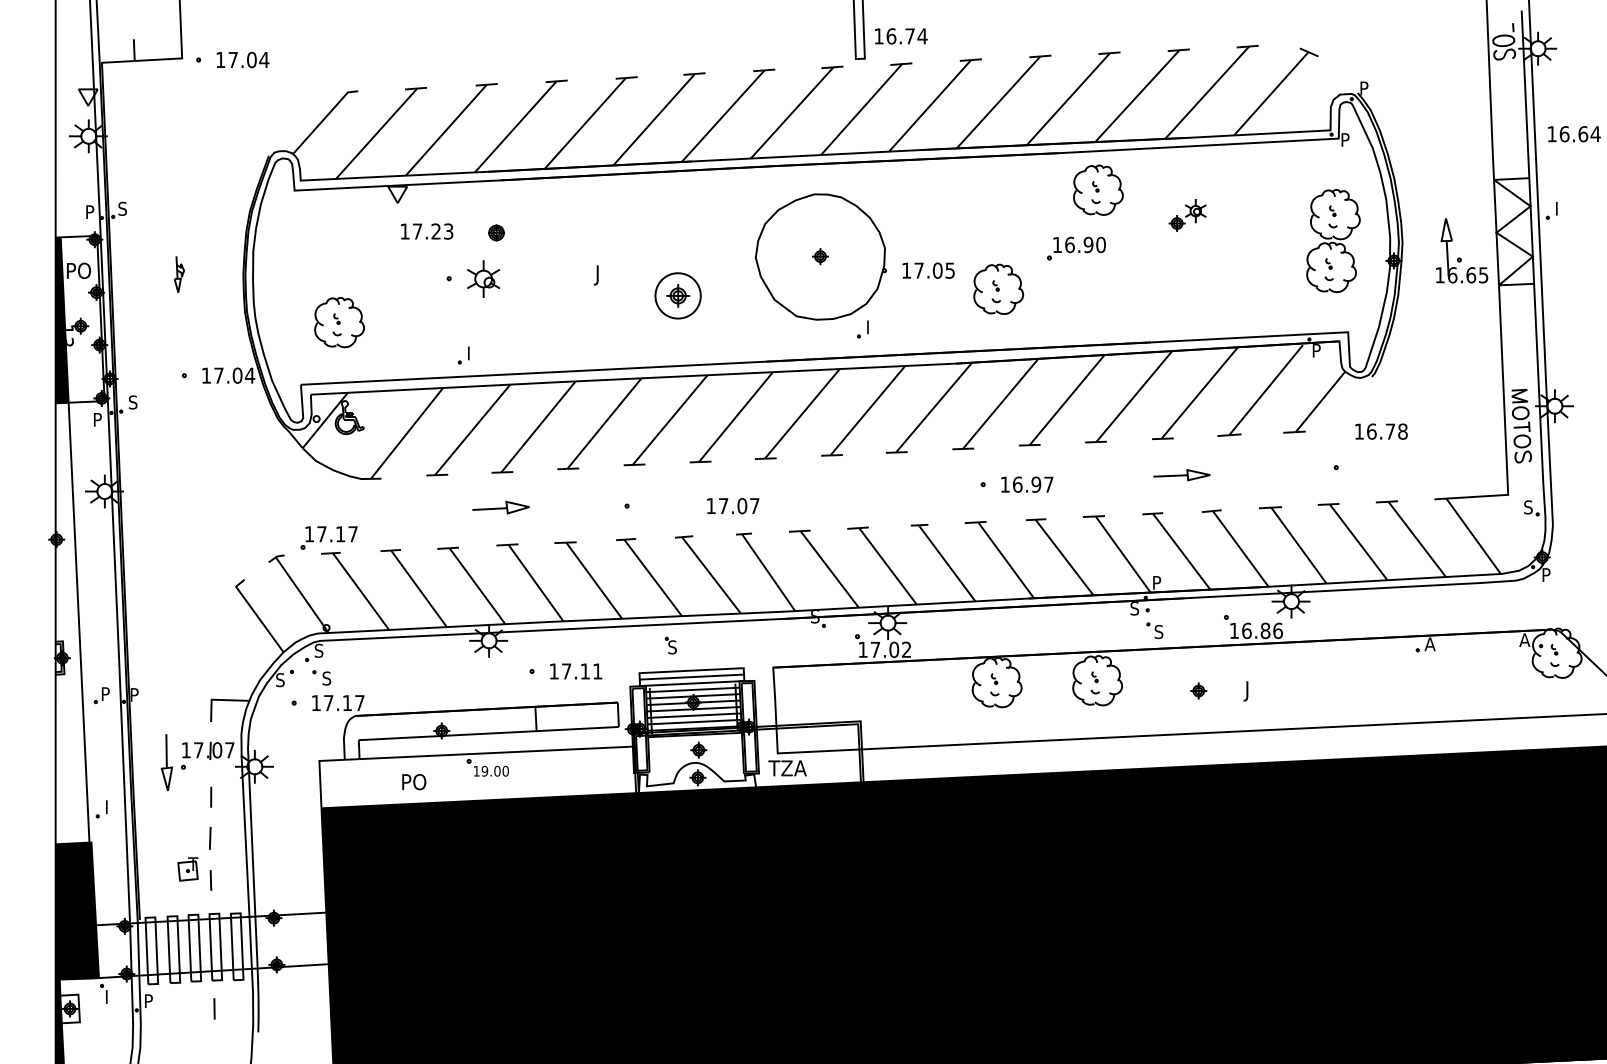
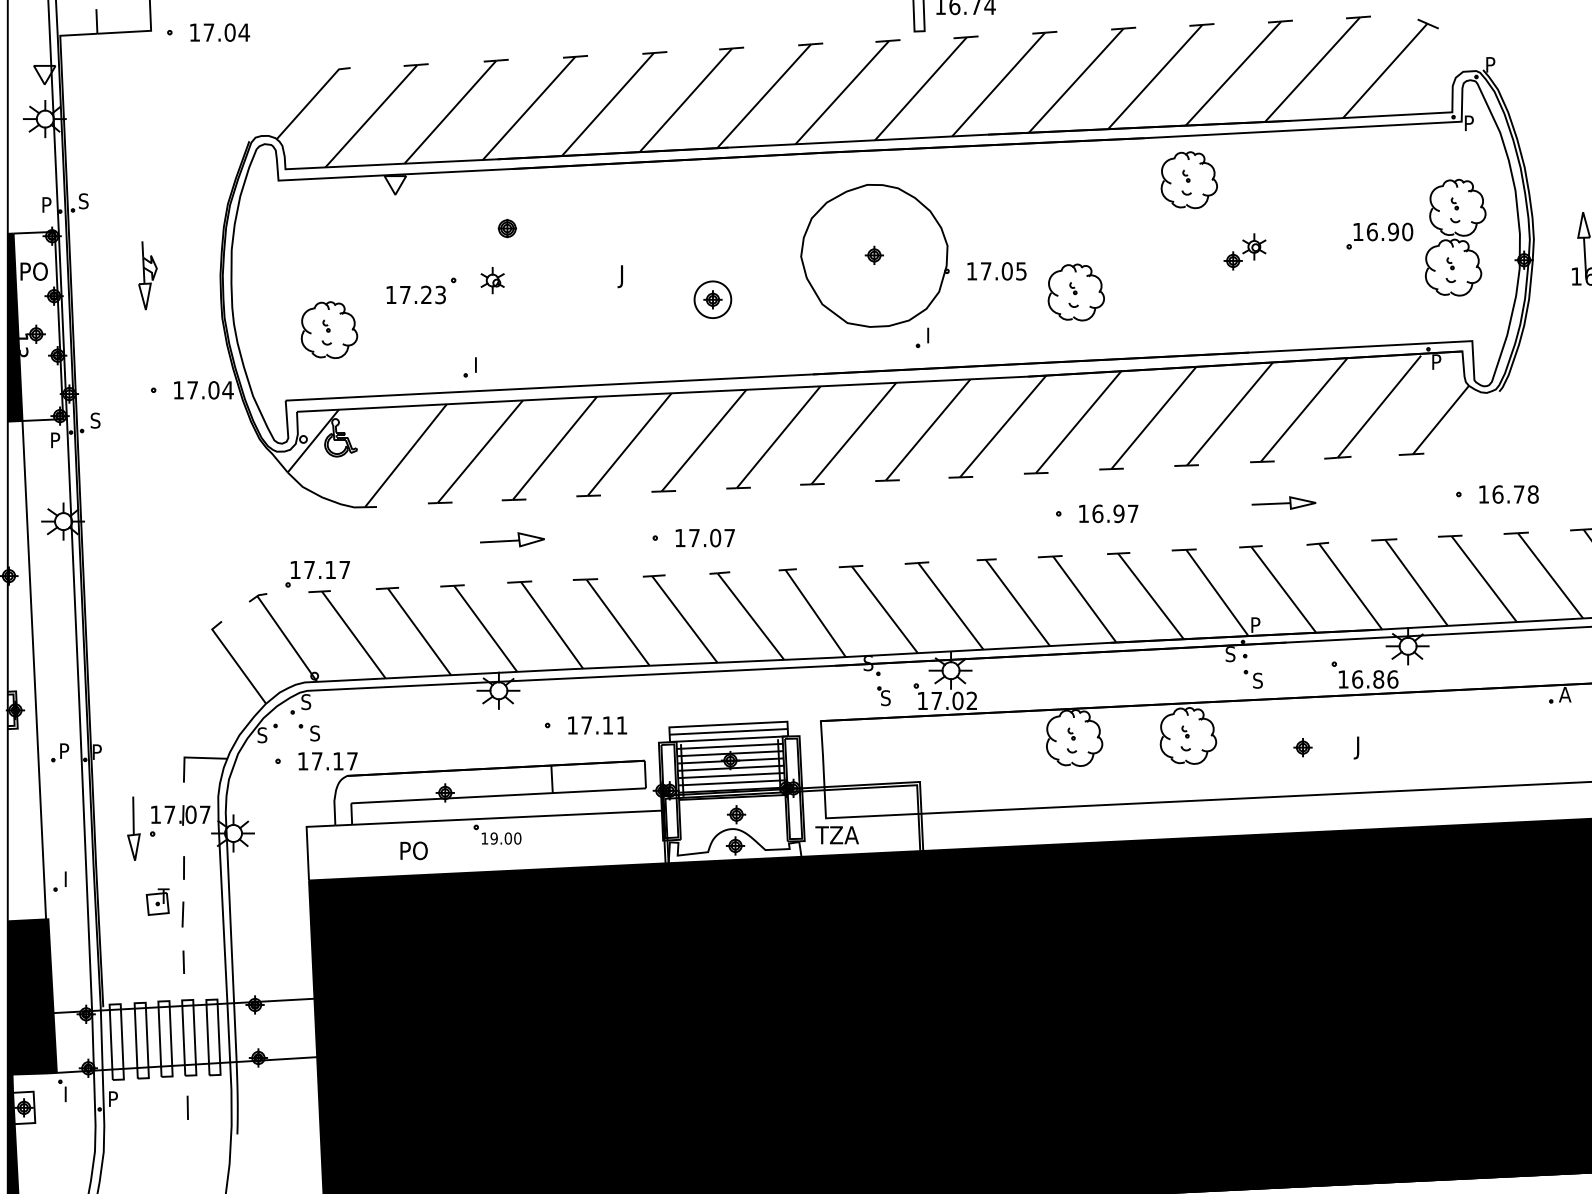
part: (1187, 215) -> (1244, 251), moved
text: (427, 231) -> (416, 294), moved
part: (1076, 248) -> (1379, 236), moved
part: (179, 274) -> (148, 275), size x1.67
part: (483, 278) -> (492, 280), size x0.62
part: (677, 295) -> (712, 299), size x0.71
text: (1381, 431) -> (1508, 494), moved
text: (733, 506) -> (705, 538), moved
part: (670, 645) -> (883, 696), moved
part: (187, 869) -> (157, 902), moved

